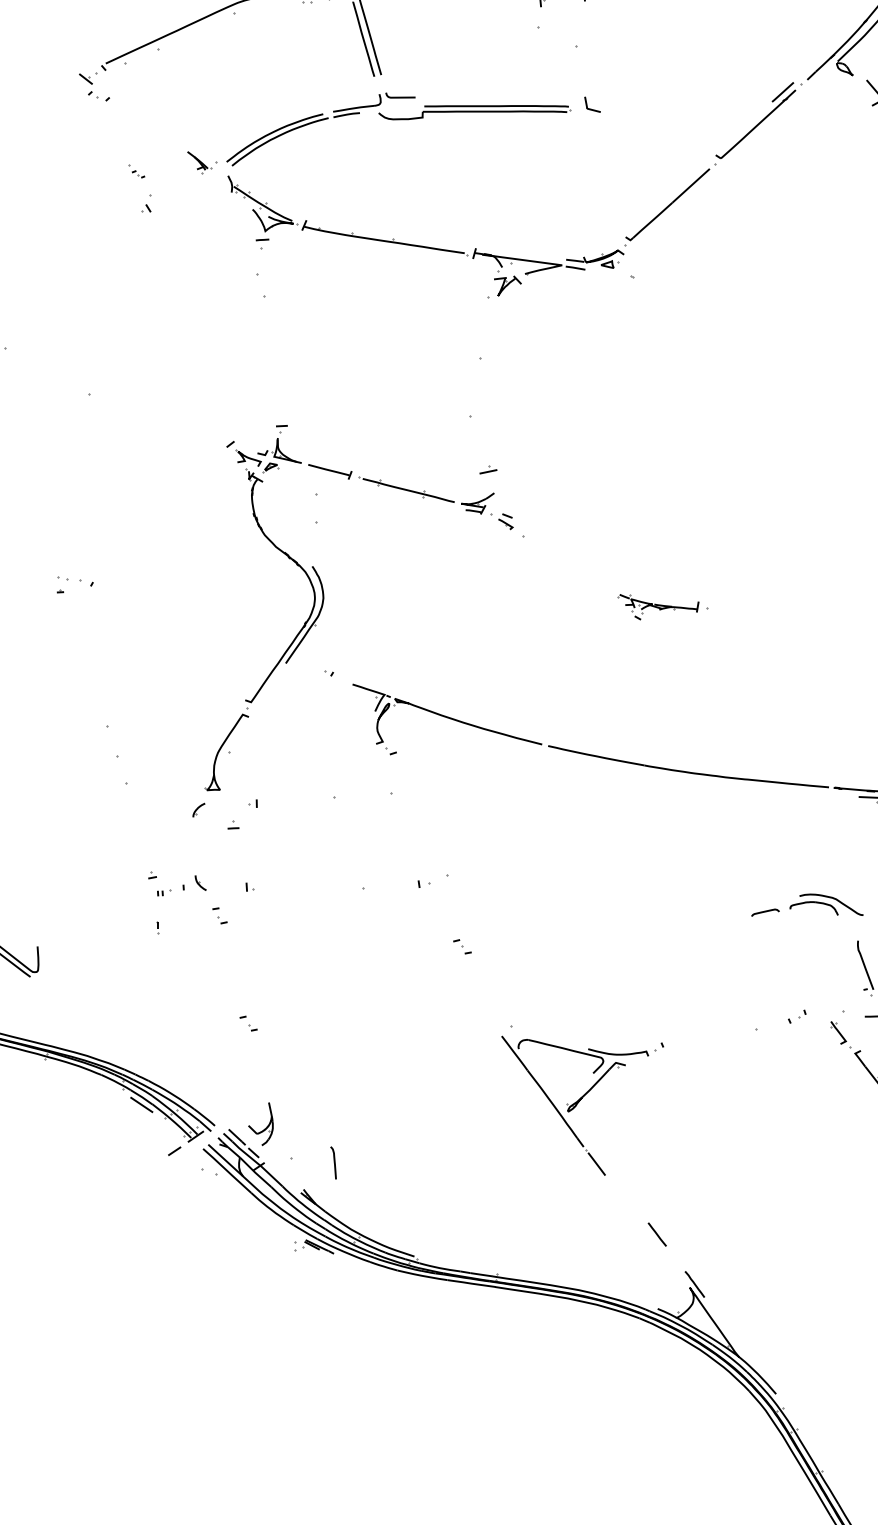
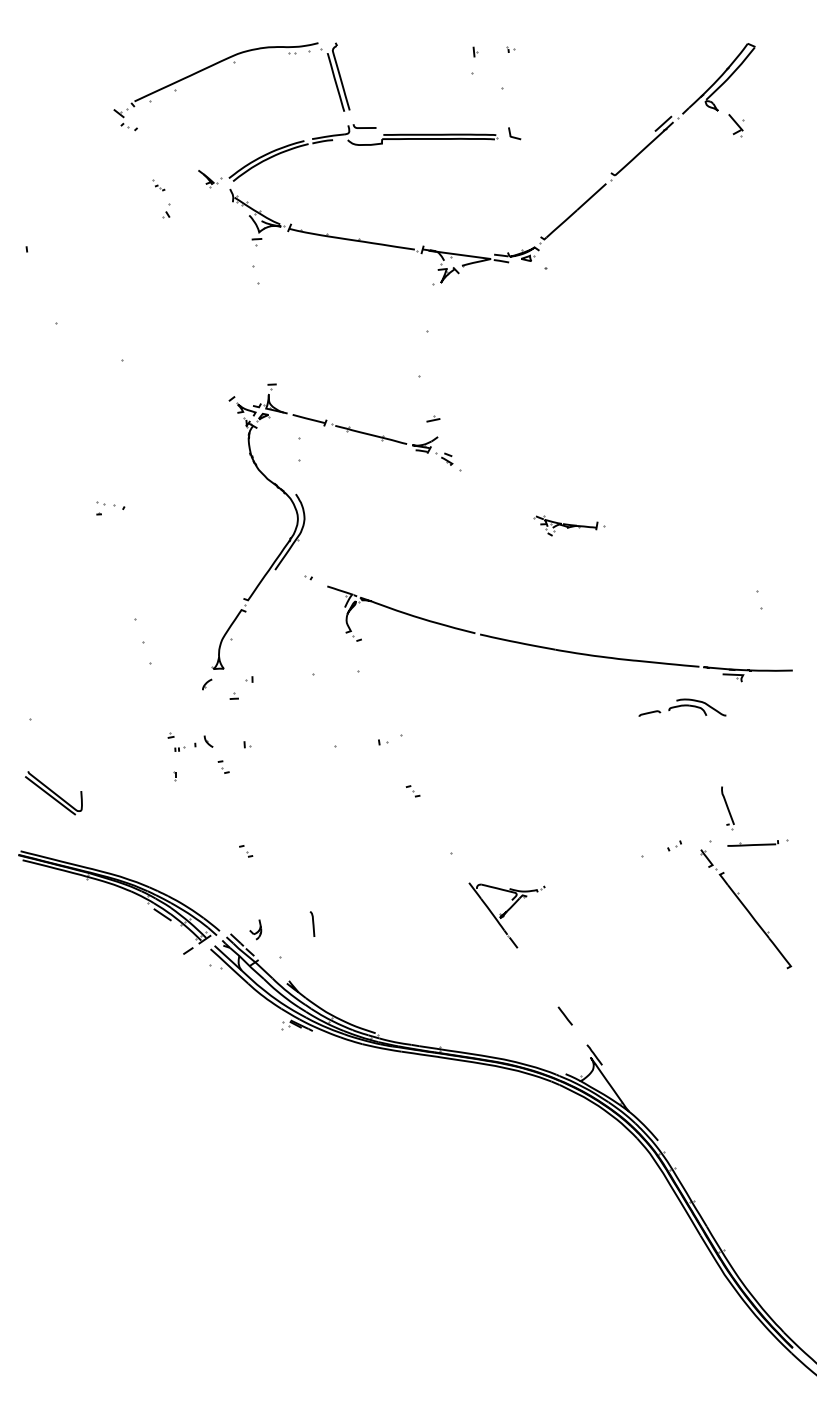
part: (807, 904) -> (682, 707), moved
part: (581, 1105) -> (506, 915), size x0.6
part: (260, 1123) -> (255, 929), size x0.6
curve: (333, 1162) -> (312, 923), moved

